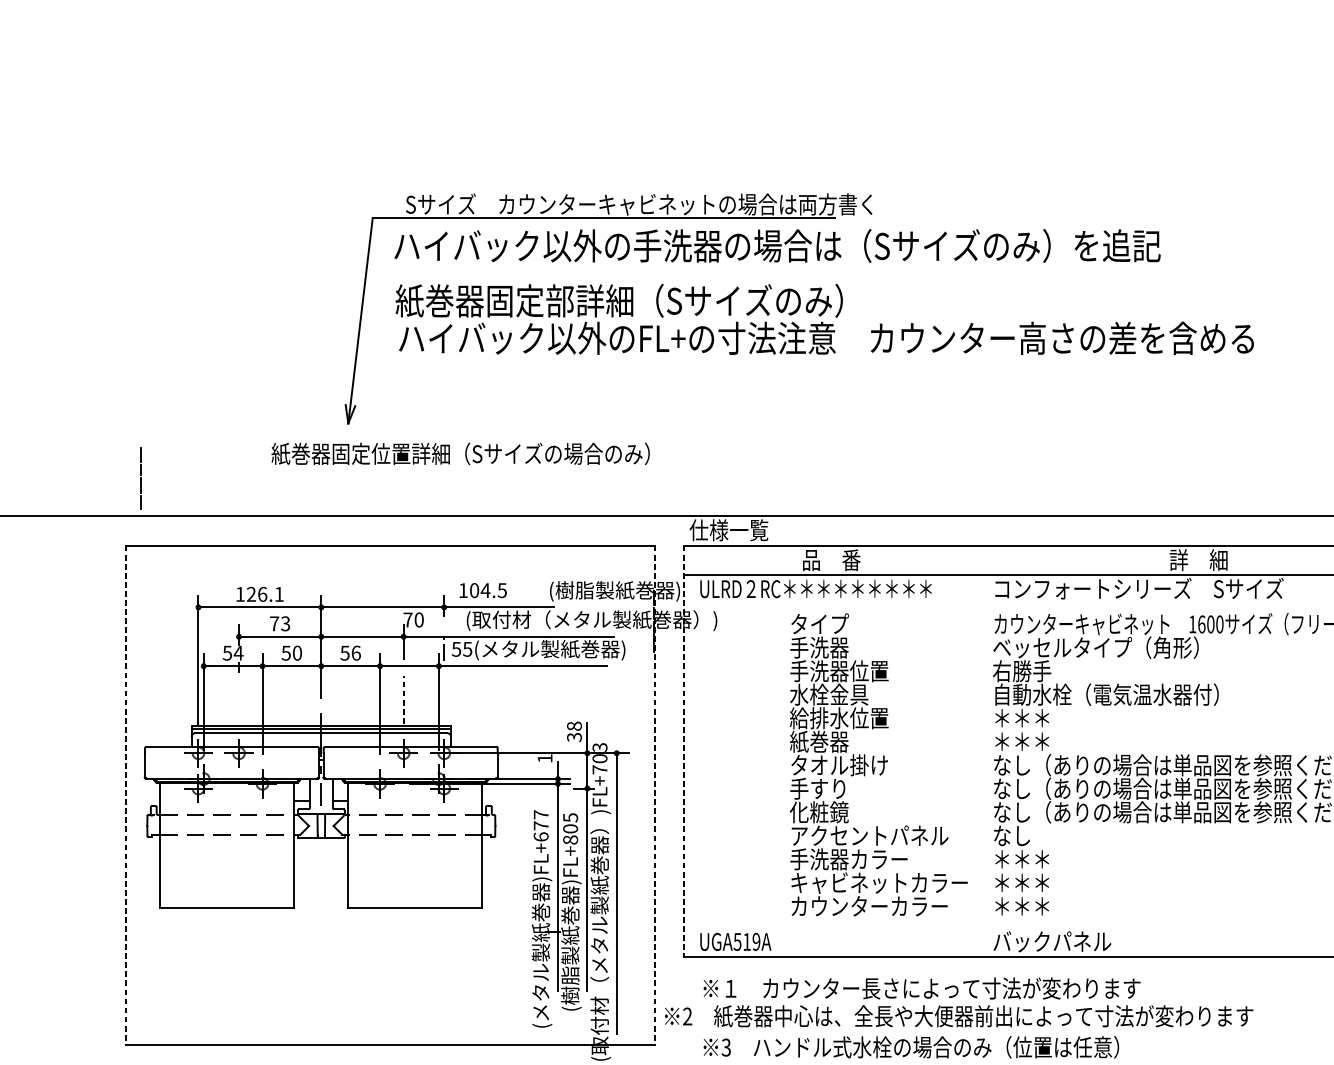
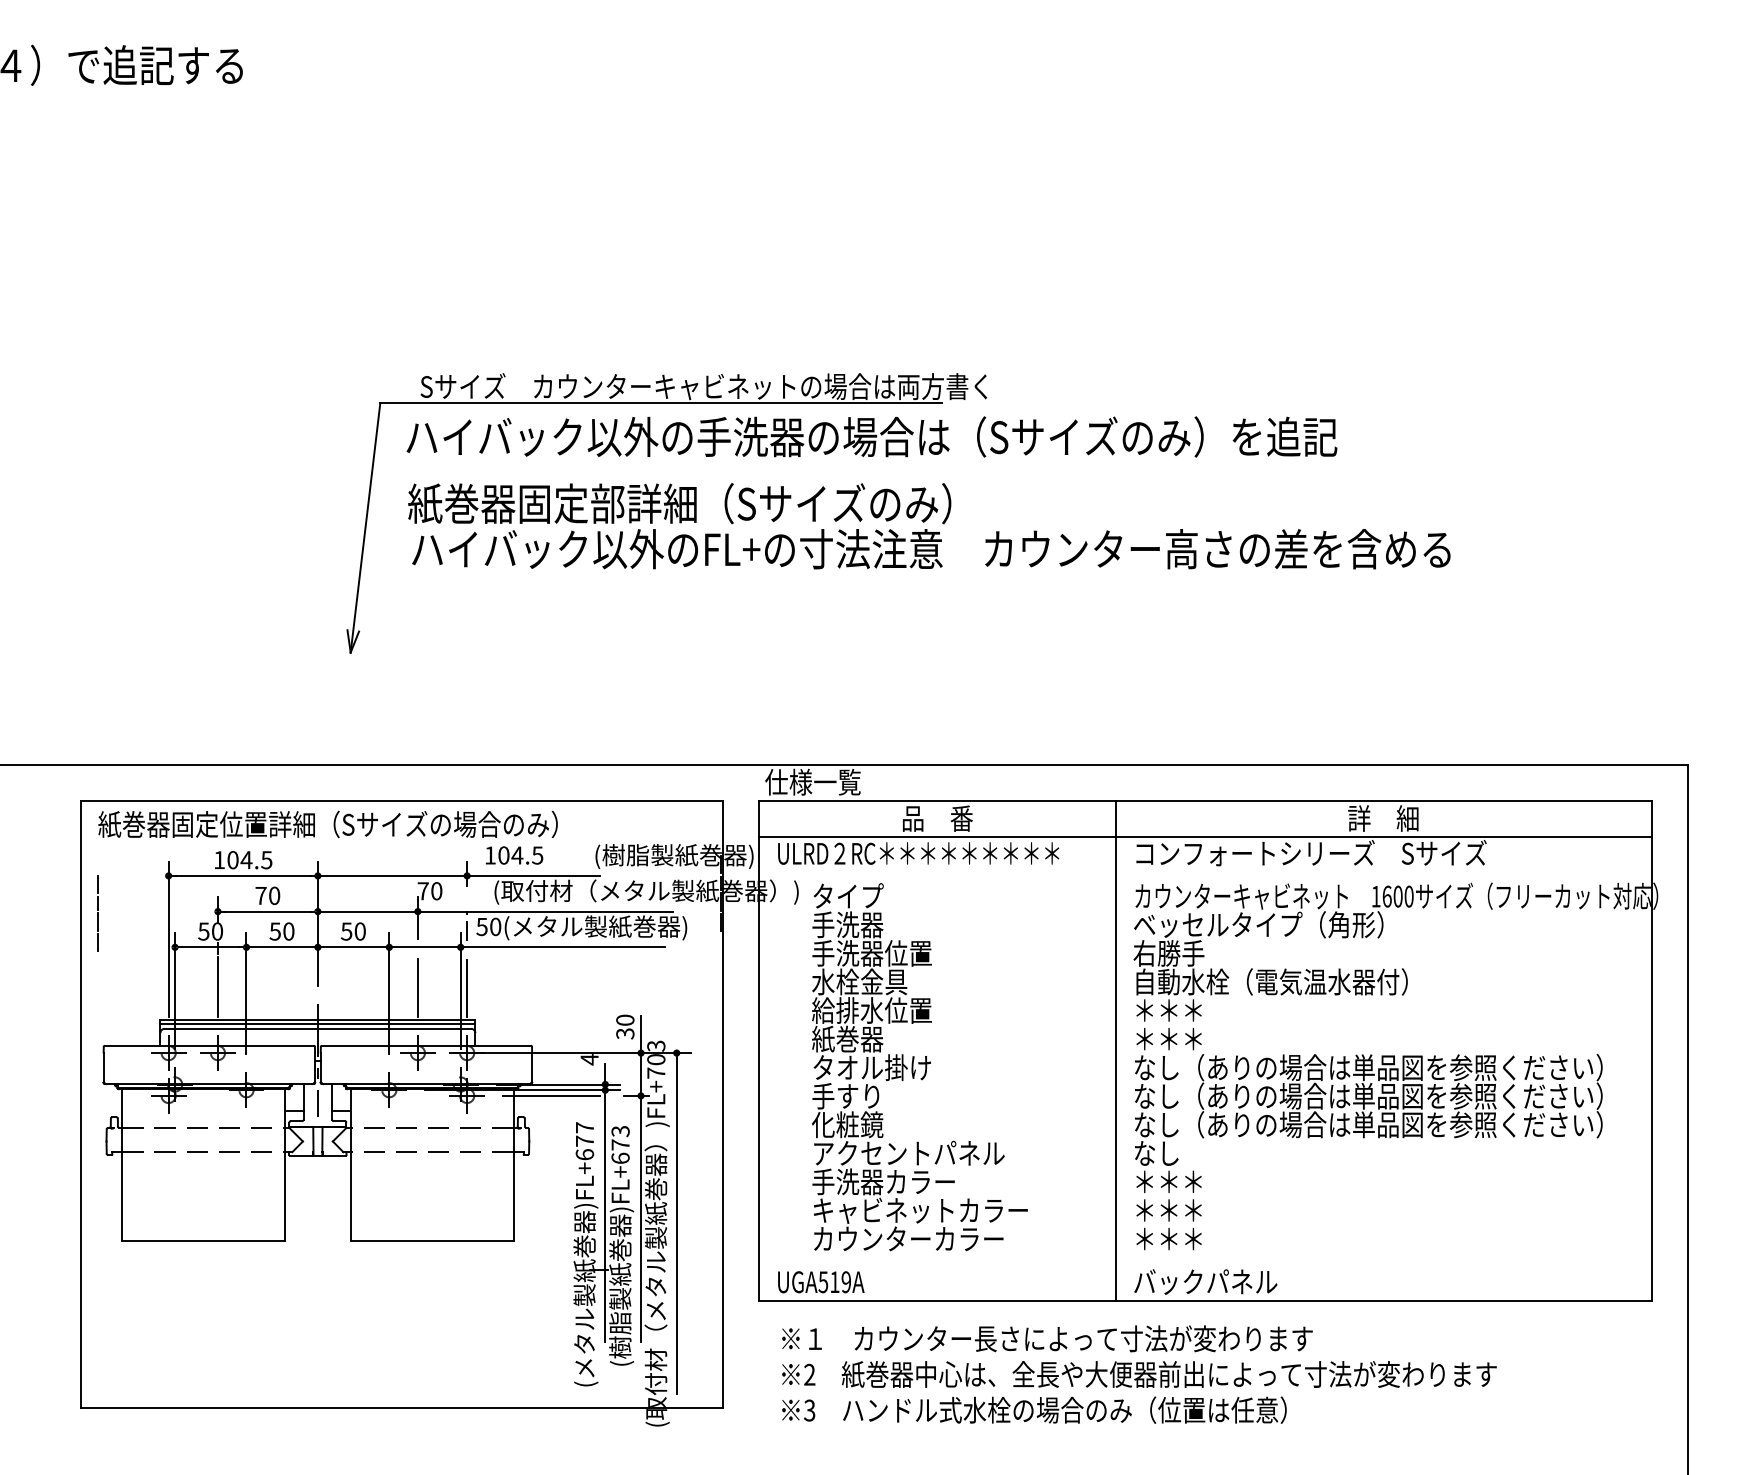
text: (460, 453) -> (327, 824), moved
line: (139, 478) -> (97, 913), moved
text: (265, 594) -> (249, 860), 126.1 -> 104.5
text: (285, 623) -> (274, 895), 73 -> 70
text: (467, 649) -> (495, 926), 55( -> 50(
text: (238, 653) -> (217, 931), 54 -> 50
text: (355, 653) -> (359, 931), 56 -> 50
line: (238, 699) -> (217, 987), added
line: (403, 699) -> (417, 987), dashed -> solid
line: (444, 700) -> (467, 988), added
text: (574, 725) -> (625, 1019), 38 -> 30
line: (684, 751) -> (758, 1050), dashed -> solid
line: (978, 751) -> (1115, 1050), added
text: (544, 758) -> (589, 1059), 1 -> 4
text: (878, 765) -> (919, 1067), moved
line: (513, 788) -> (551, 1095), added
line: (125, 796) -> (80, 1105), dashed -> solid
line: (655, 796) -> (723, 1105), dashed -> solid
text: (570, 828) -> (620, 1144), )FL+805 -> )FL+673
text: (959, 1016) -> (1139, 1374), moved

